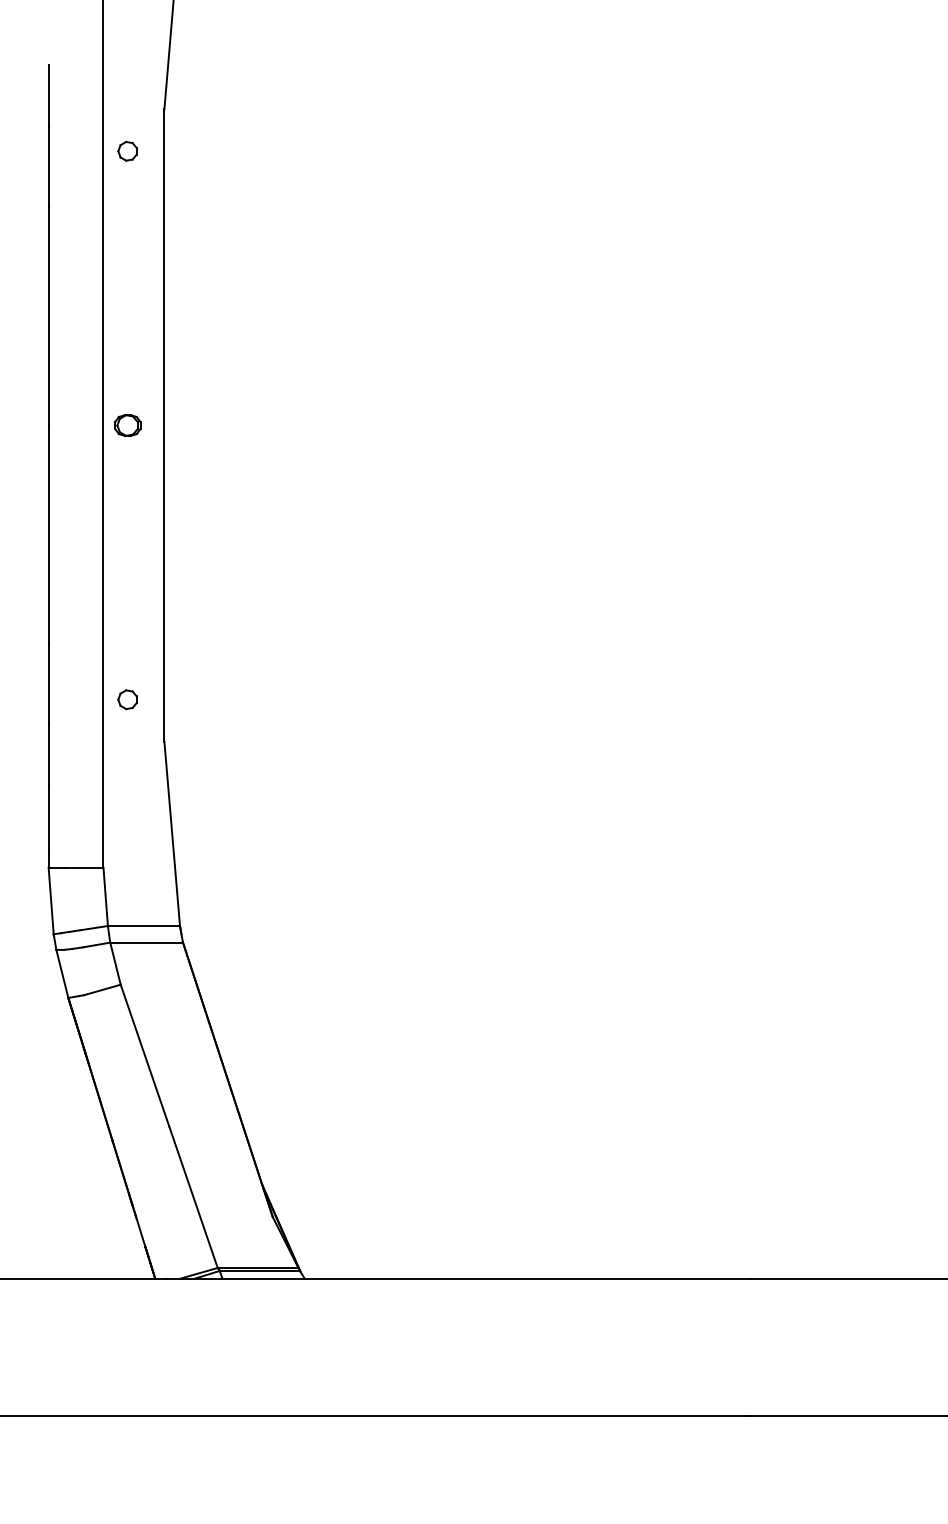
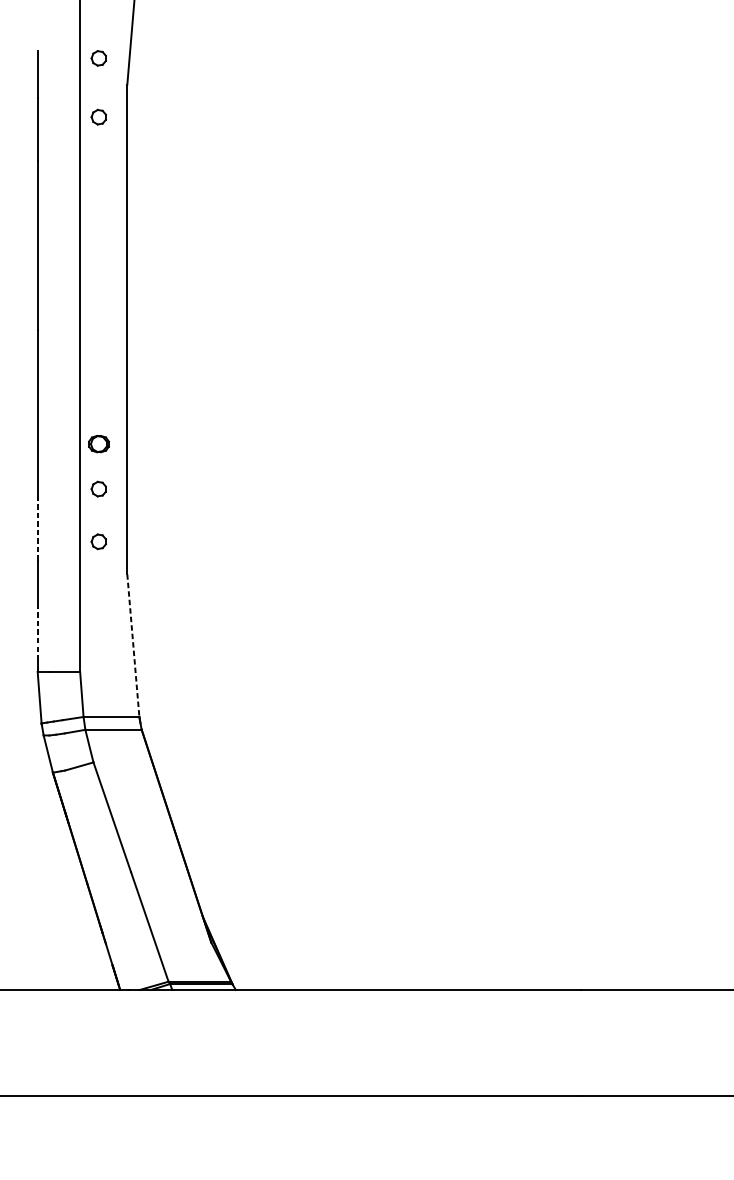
part: (127, 74) -> (98, 57), added
part: (127, 425) -> (98, 444), moved
part: (127, 631) -> (98, 488), added
line: (48, 683) -> (37, 529), solid -> dashed
line: (48, 819) -> (37, 634), solid -> dashed
line: (172, 834) -> (133, 646), solid -> dashed

